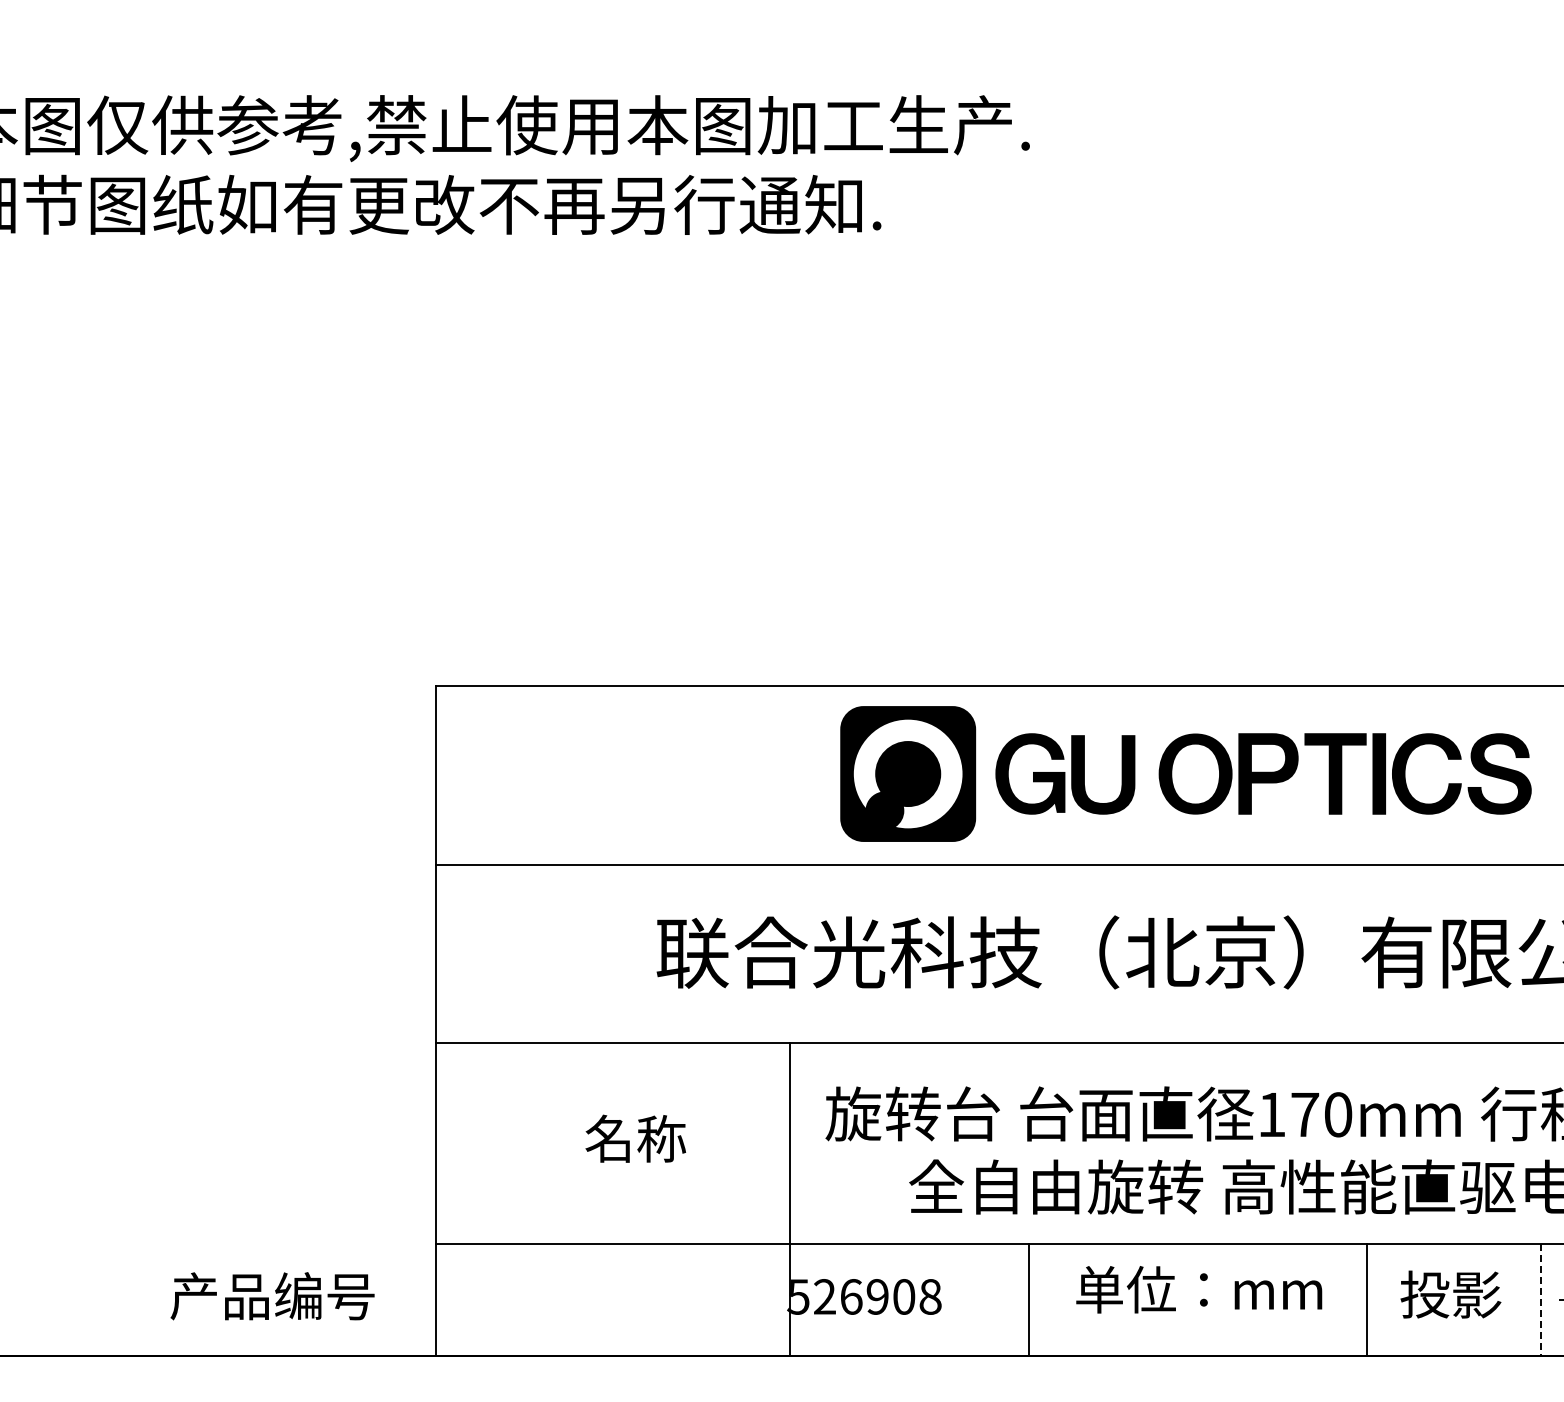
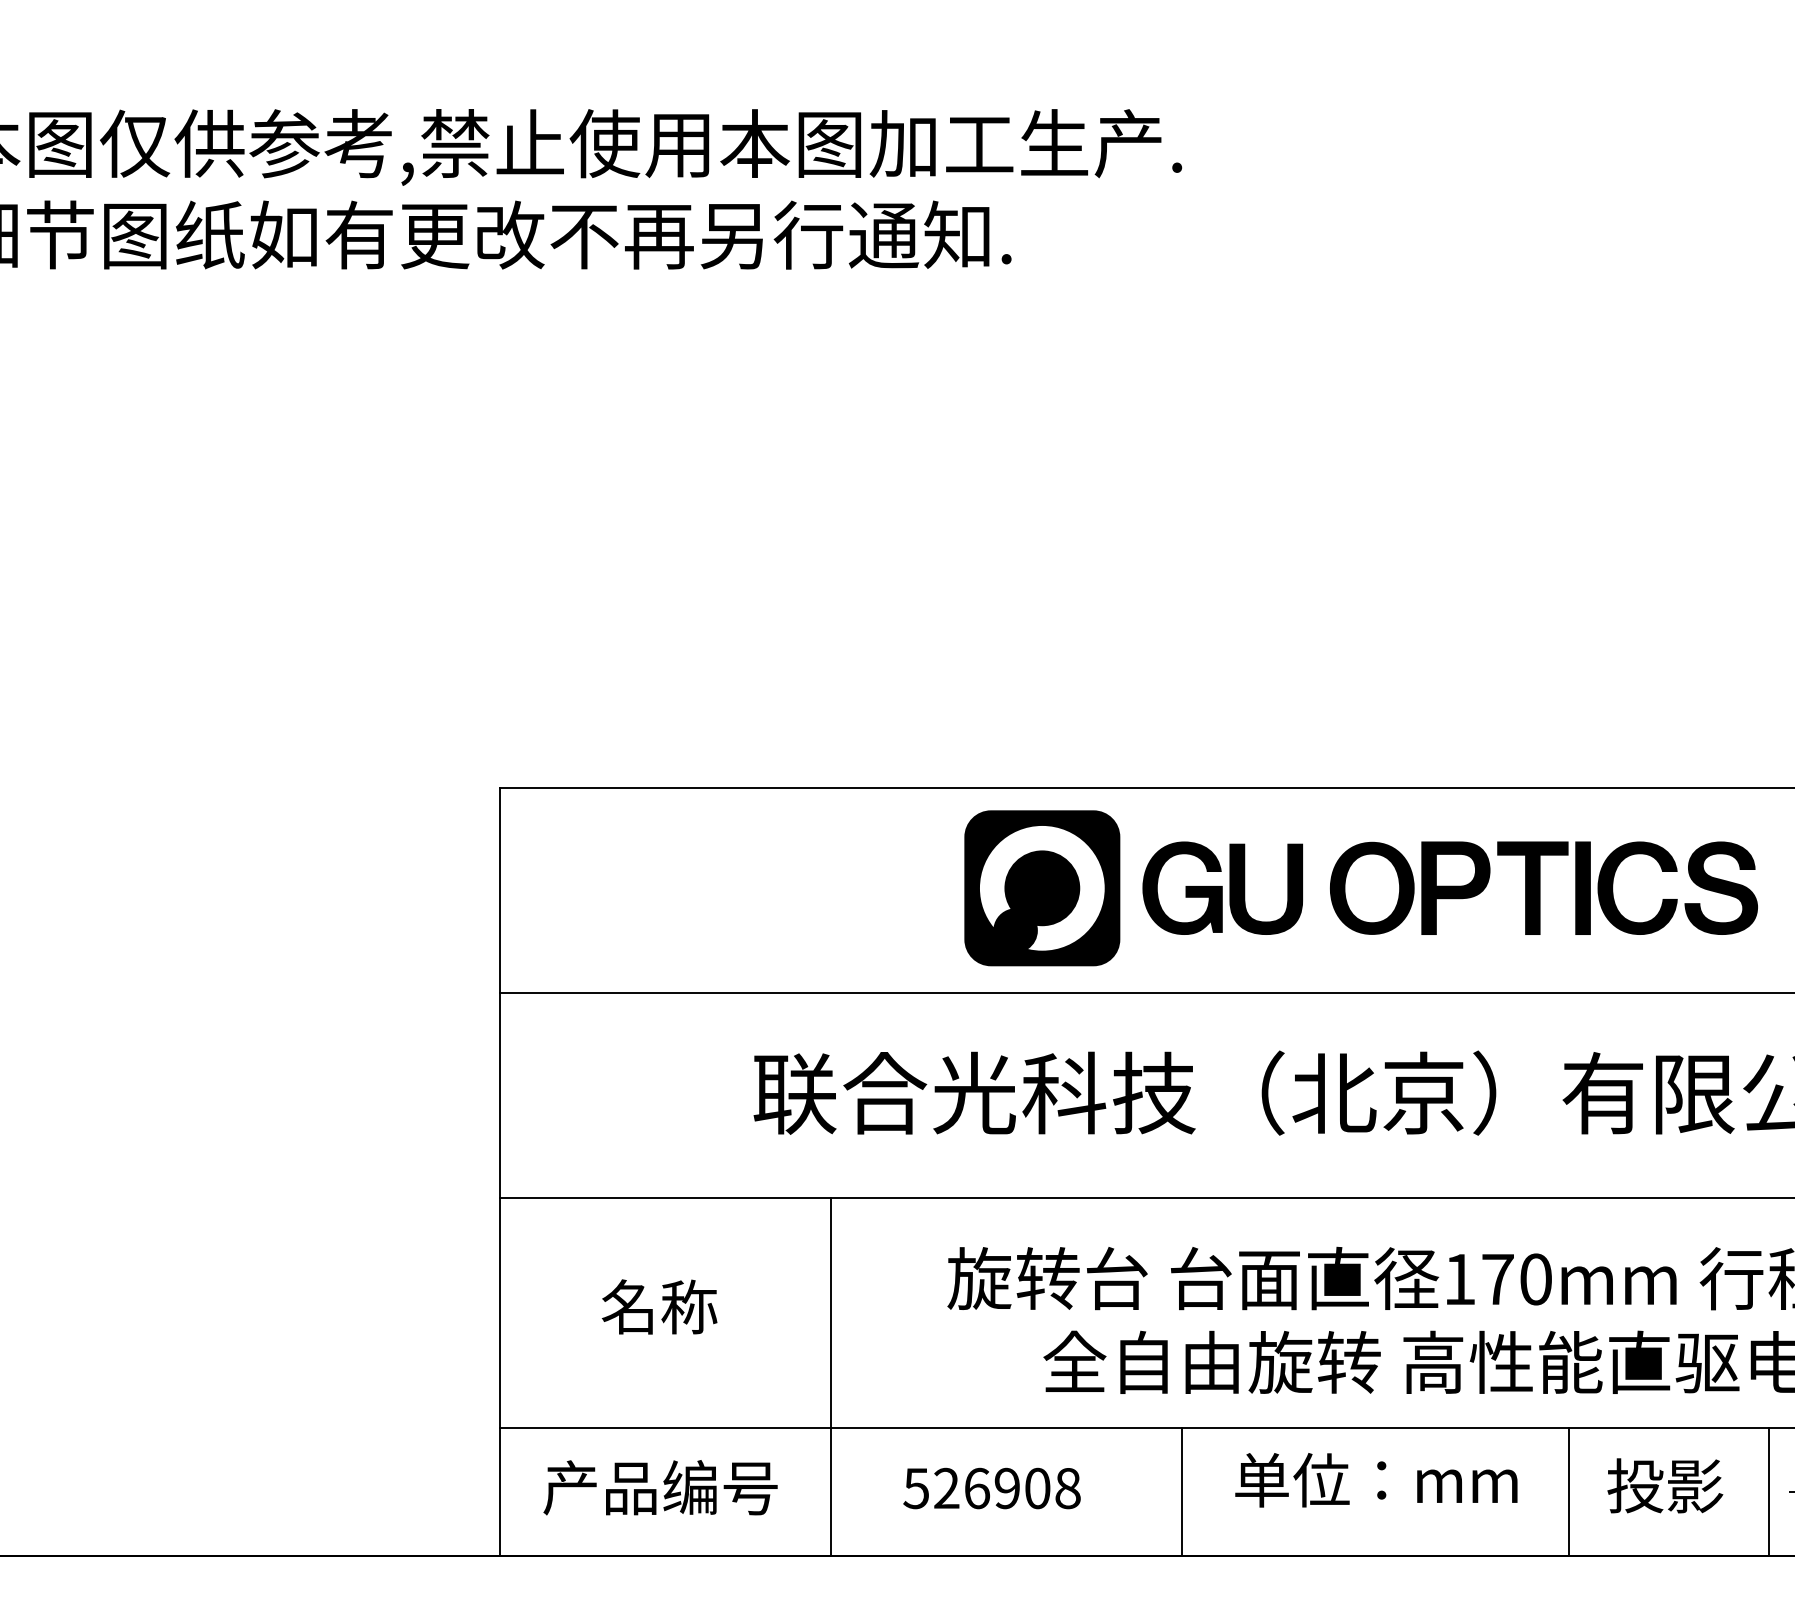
text: (635, 1138) -> (659, 1306), moved
line: (790, 1199) -> (831, 1376), moved
text: (272, 1296) -> (660, 1488), moved
line: (1541, 1300) -> (1769, 1492), dashed -> solid

